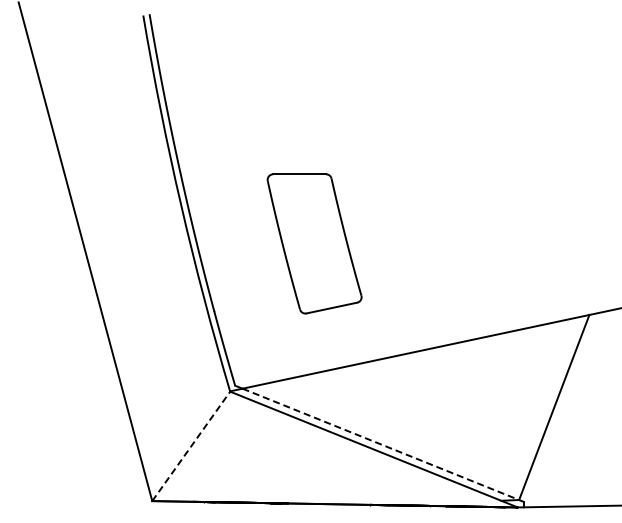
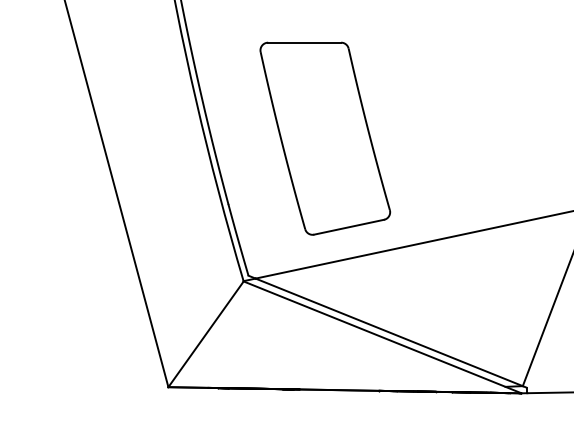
part: (314, 243) -> (325, 138), size x1.43
line: (381, 444) -> (389, 332), dashed -> solid
line: (191, 445) -> (206, 333), dashed -> solid

